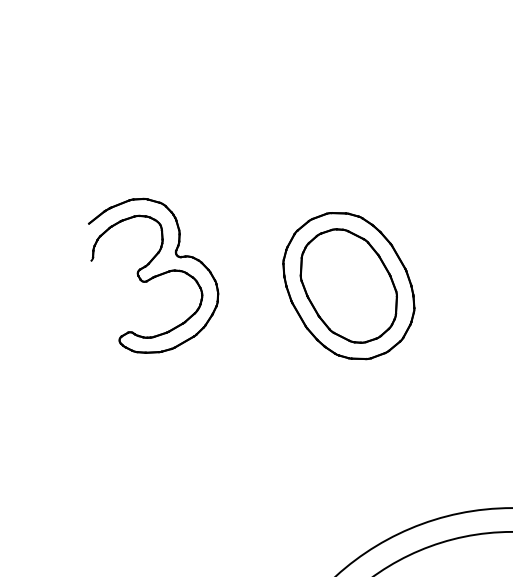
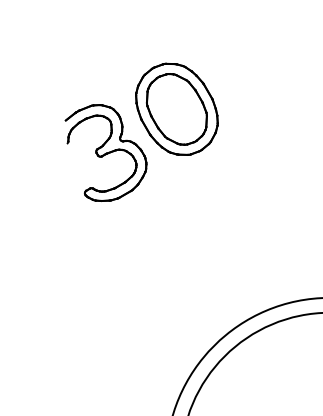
part: (348, 284) -> (176, 108), moved

